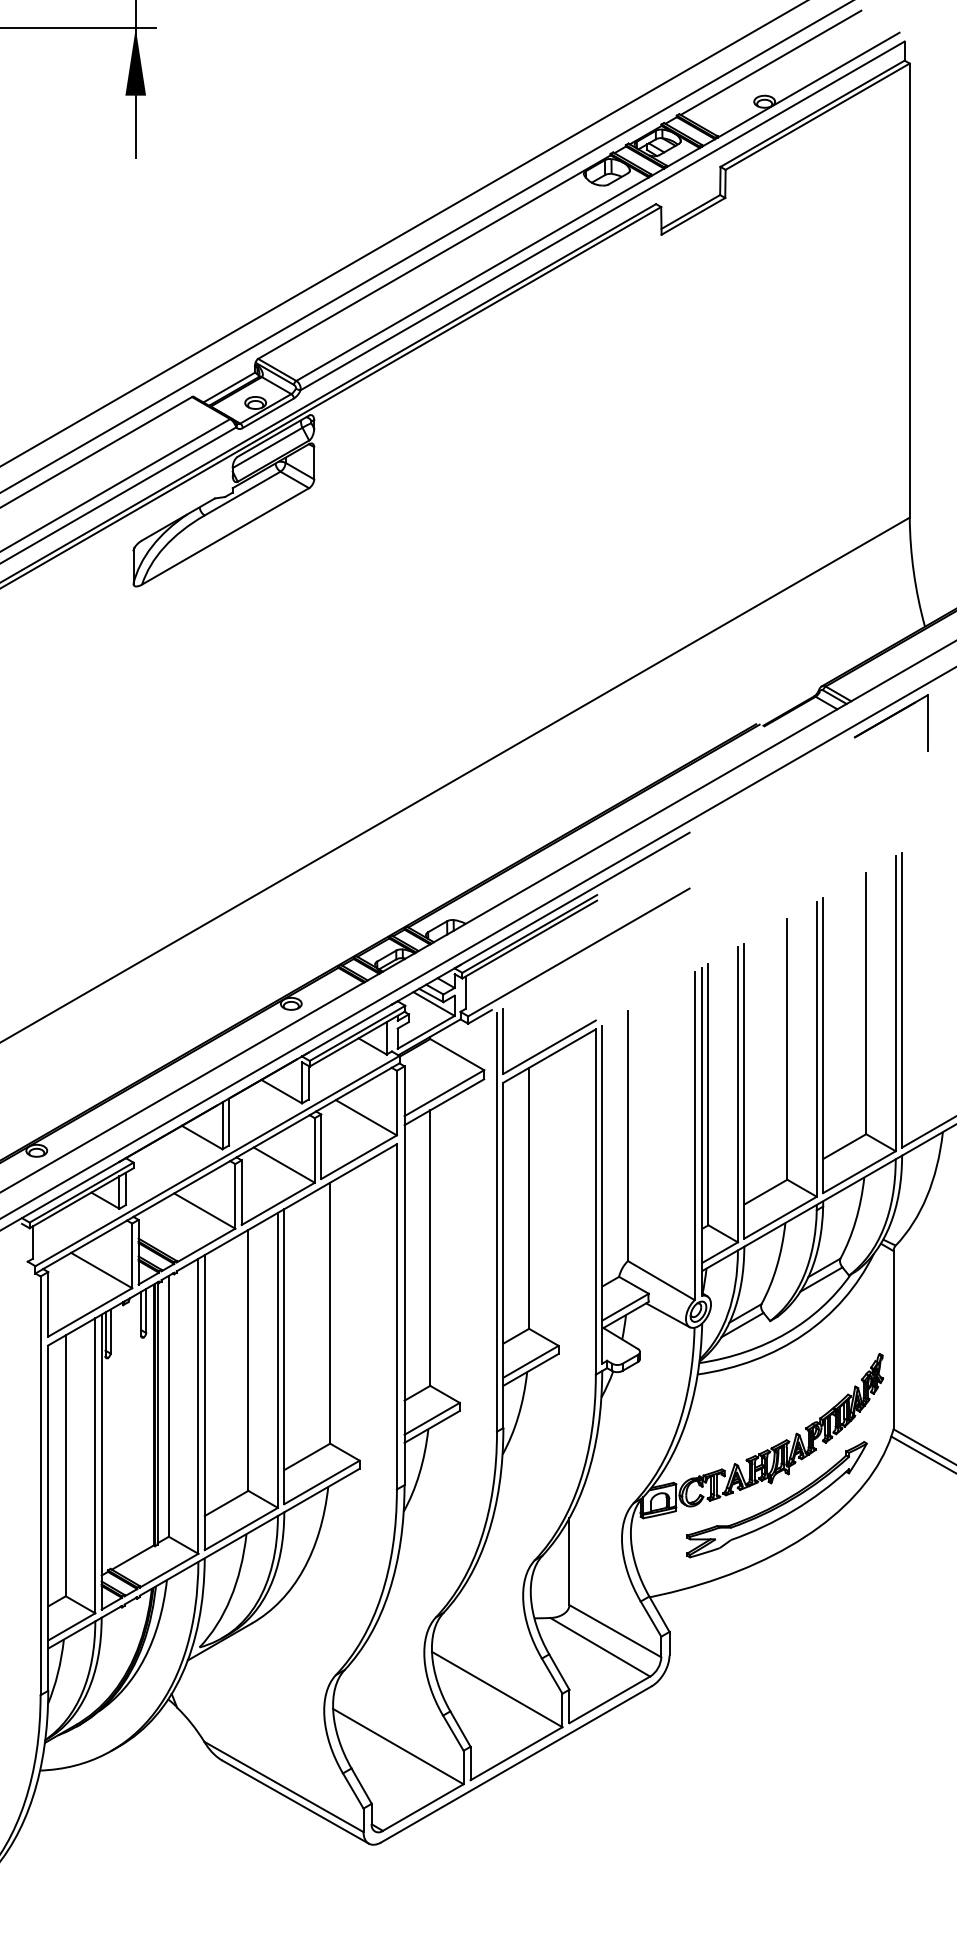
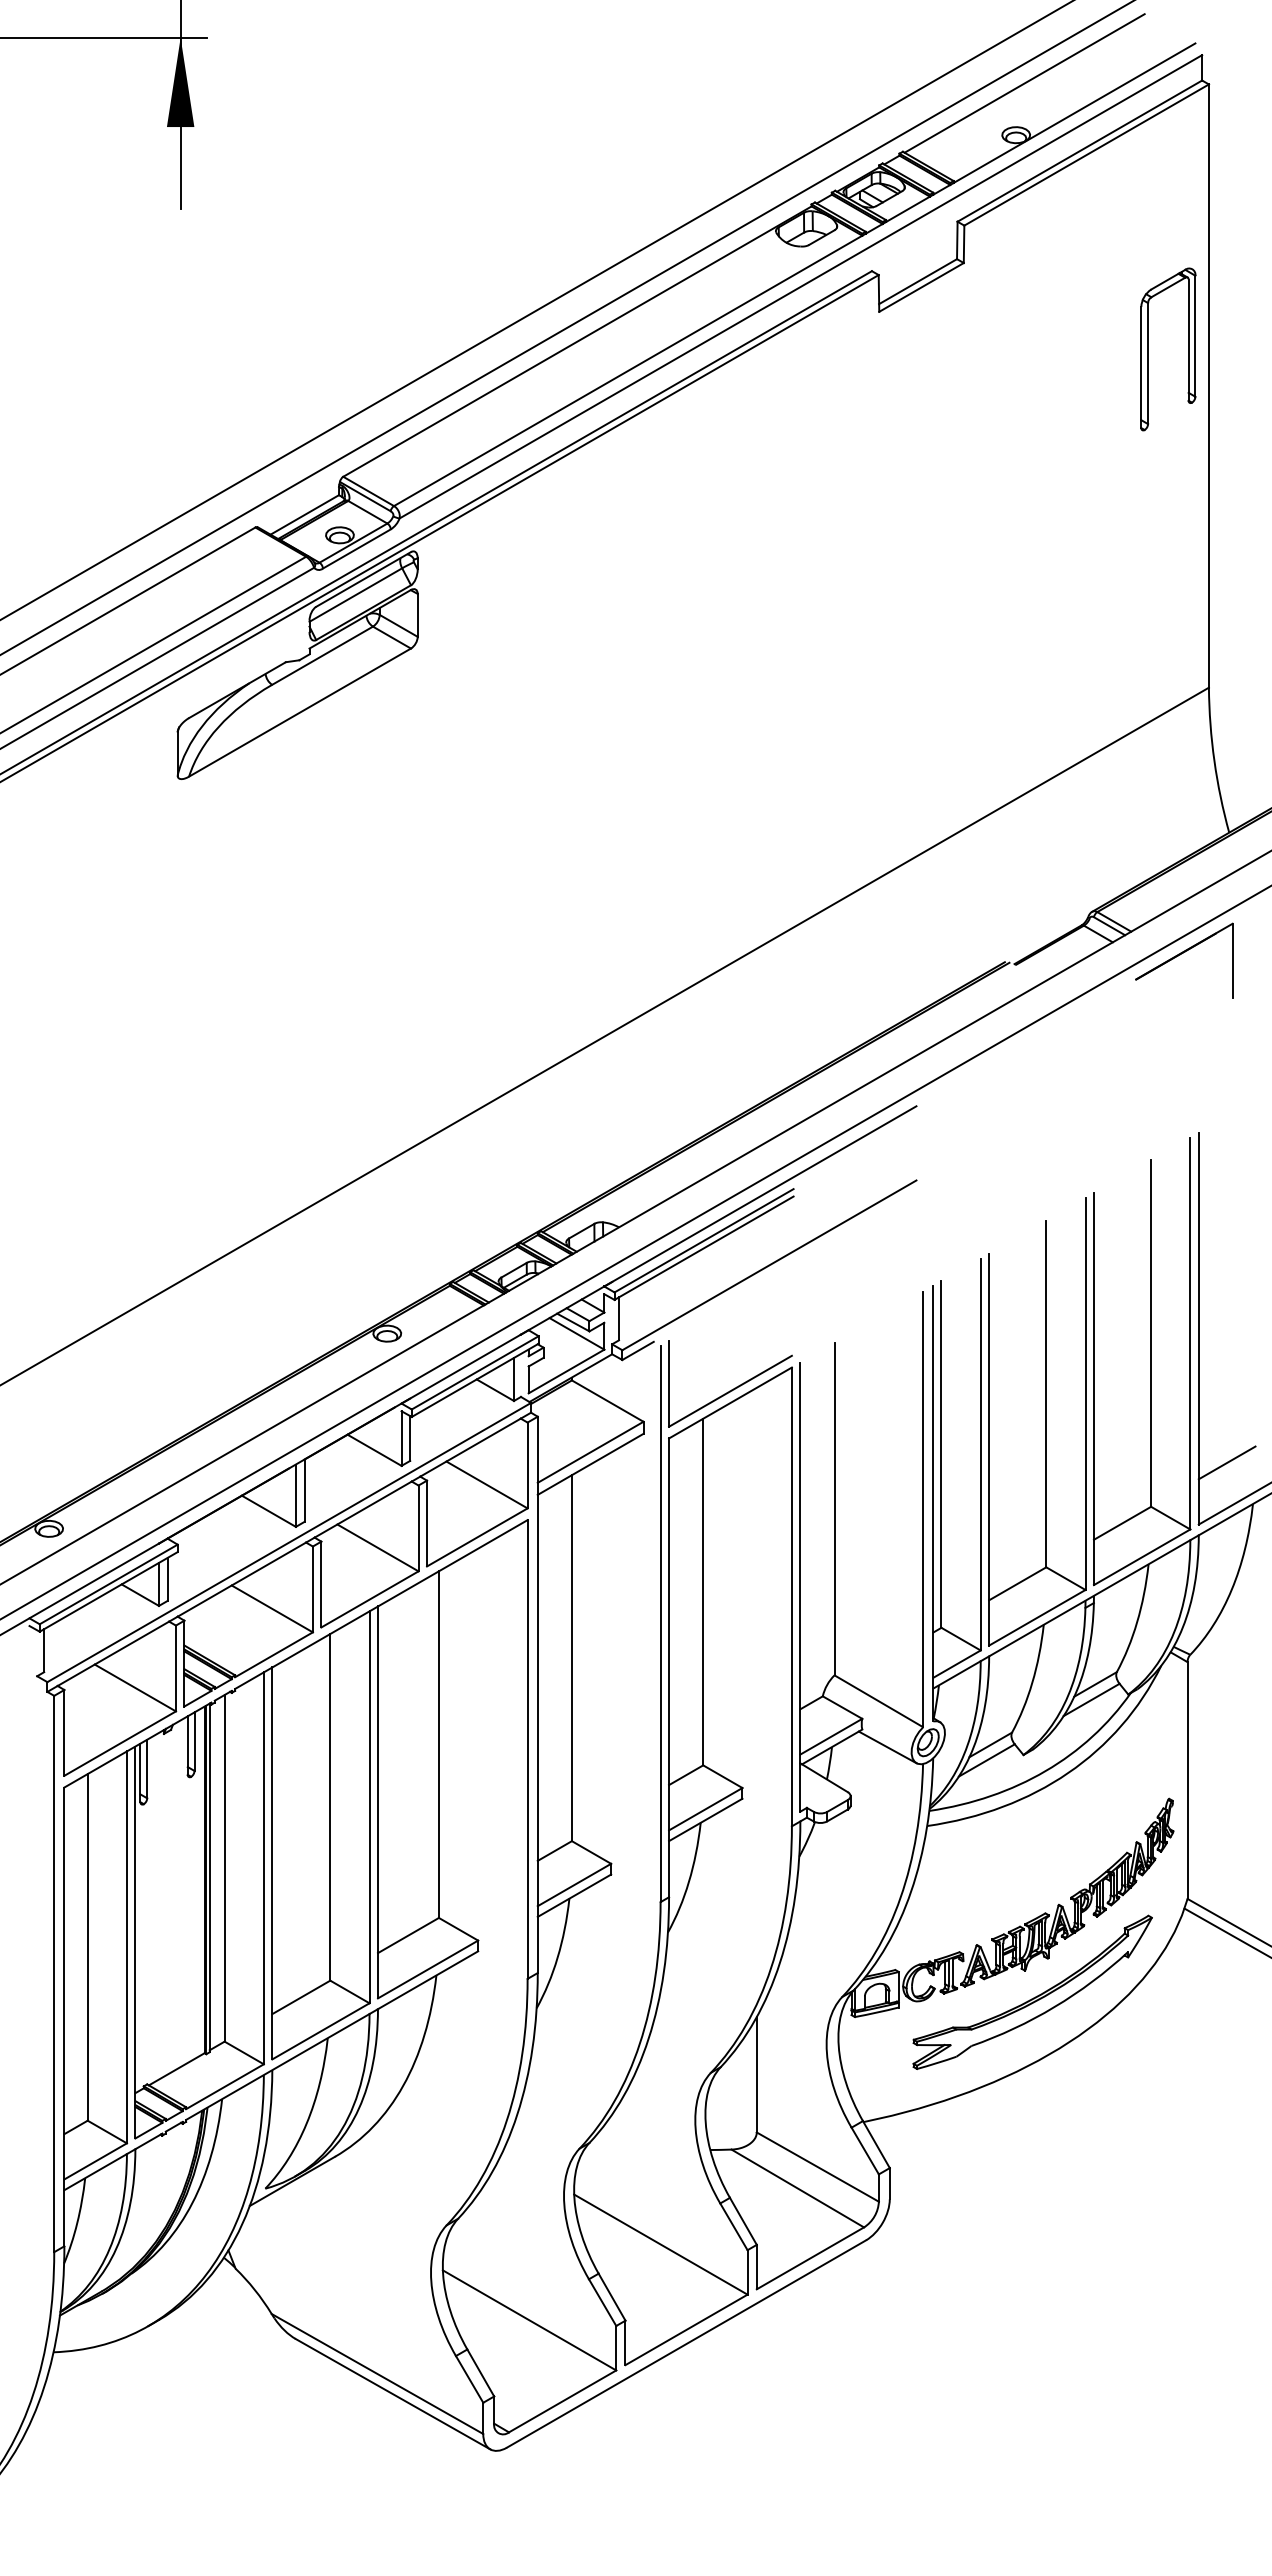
part: (864, 263) -> (1148, 349), added
line: (922, 1100) -> (1226, 1462), added

